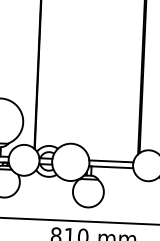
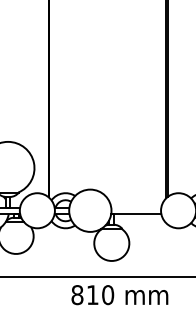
line: (111, 161) -> (136, 207), removed

